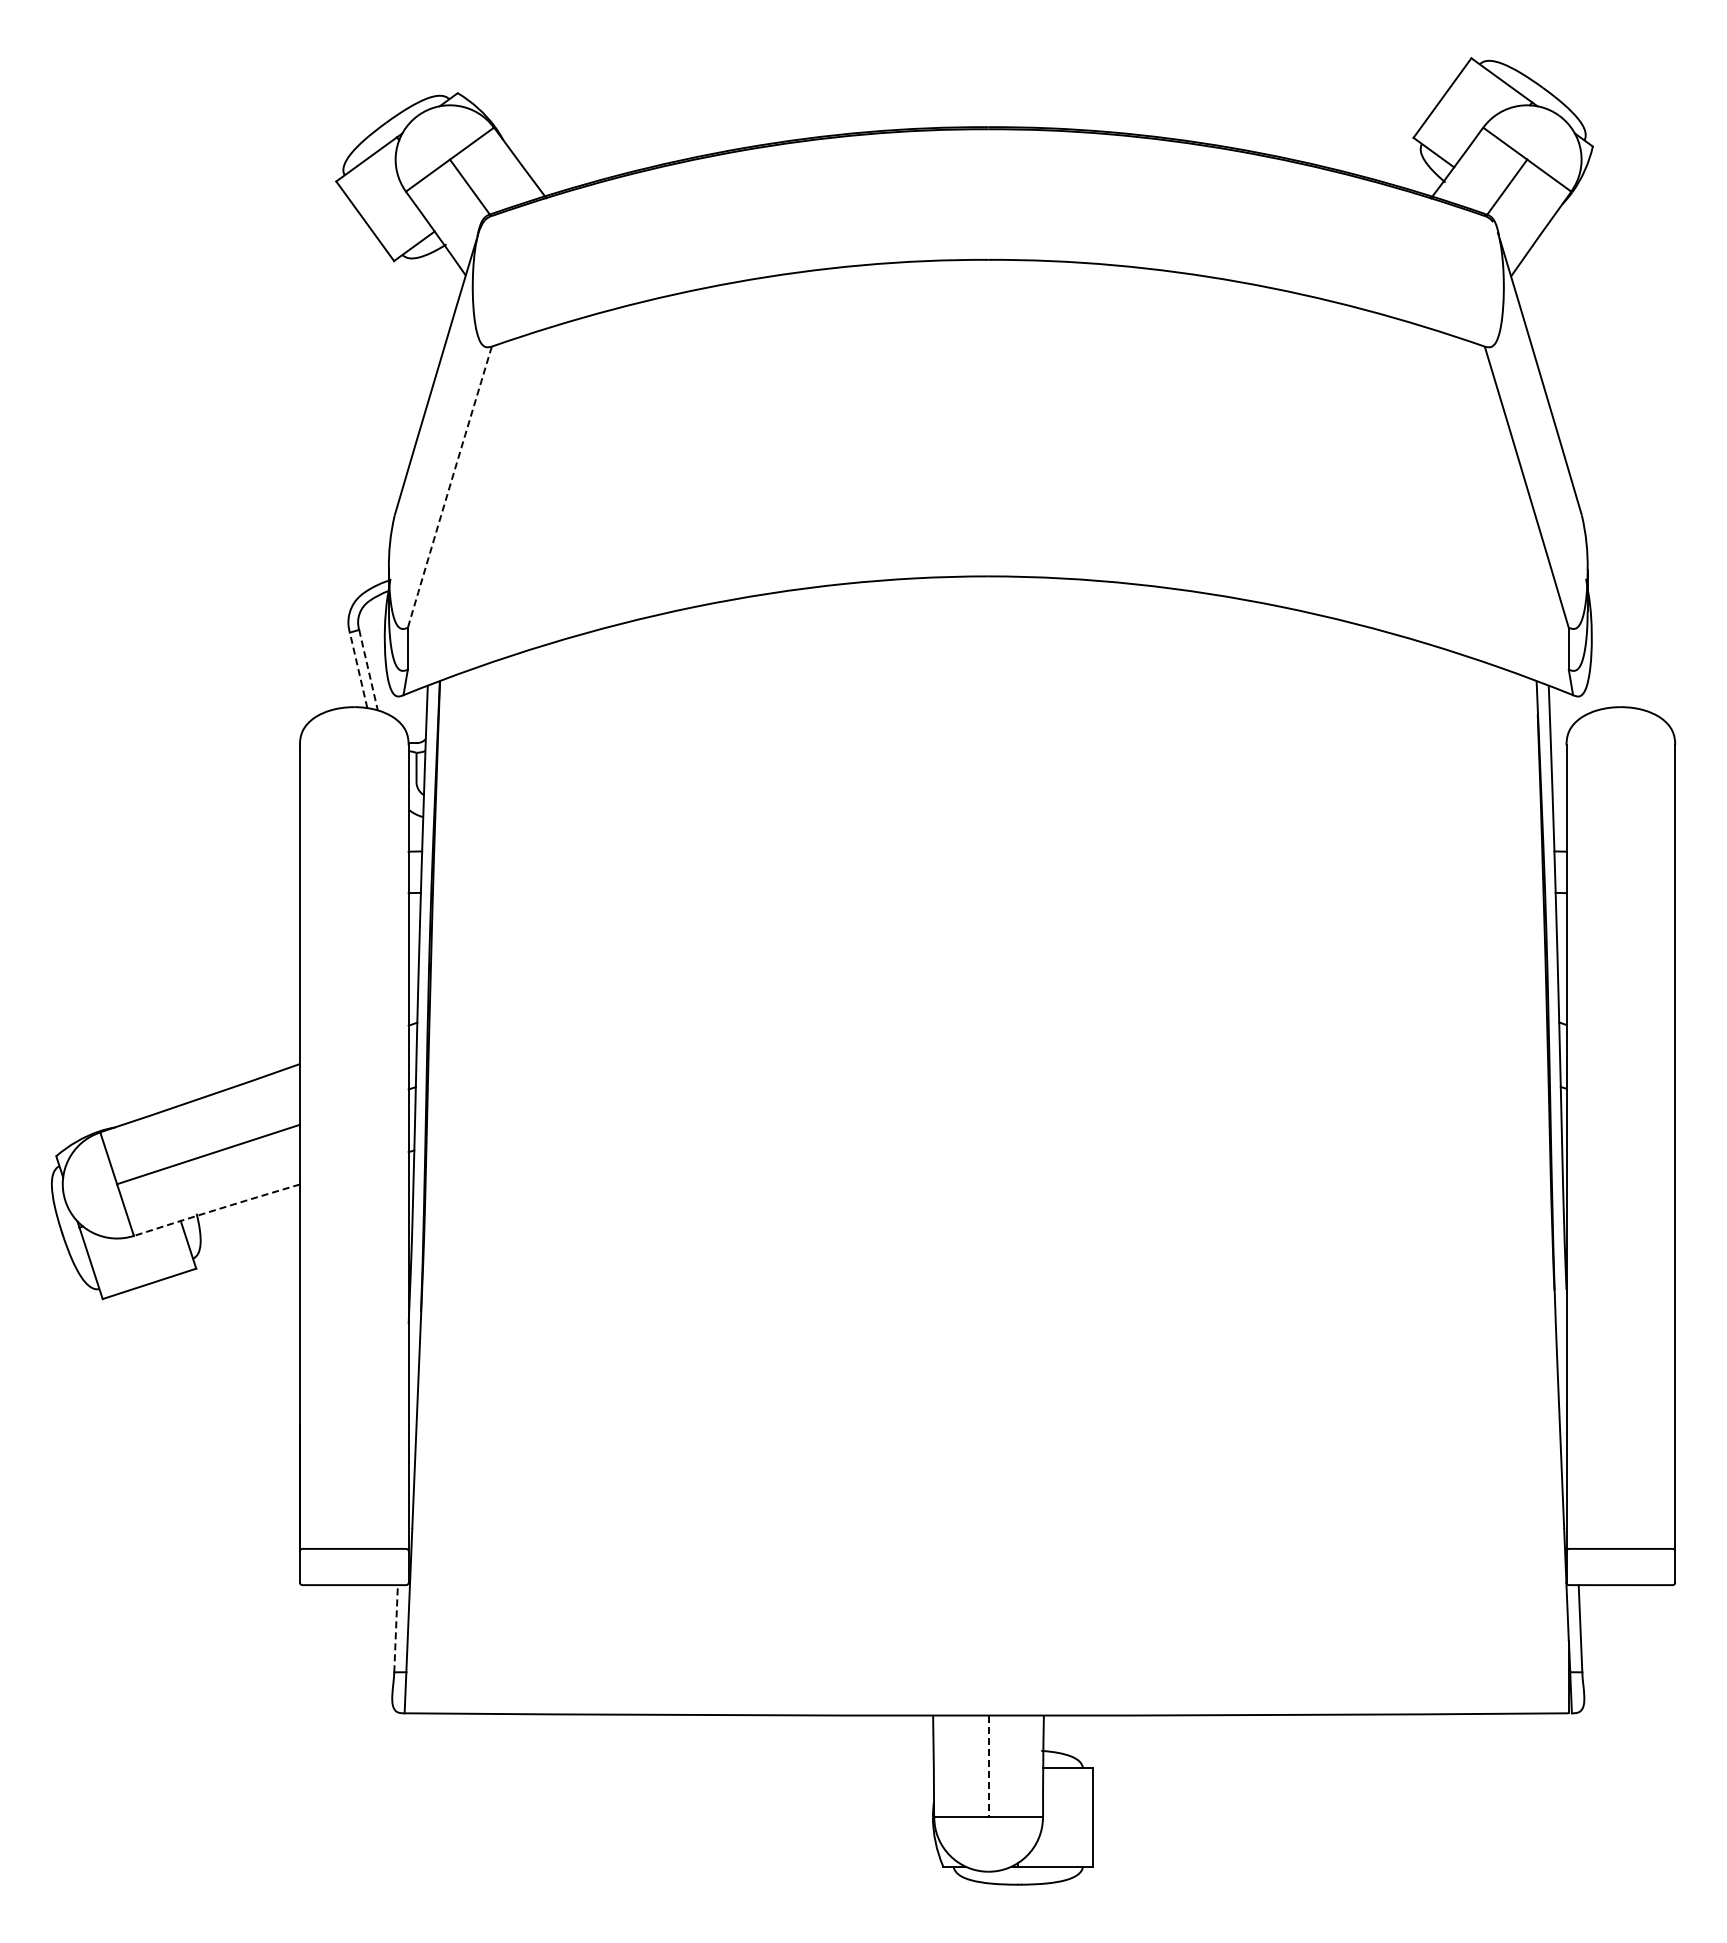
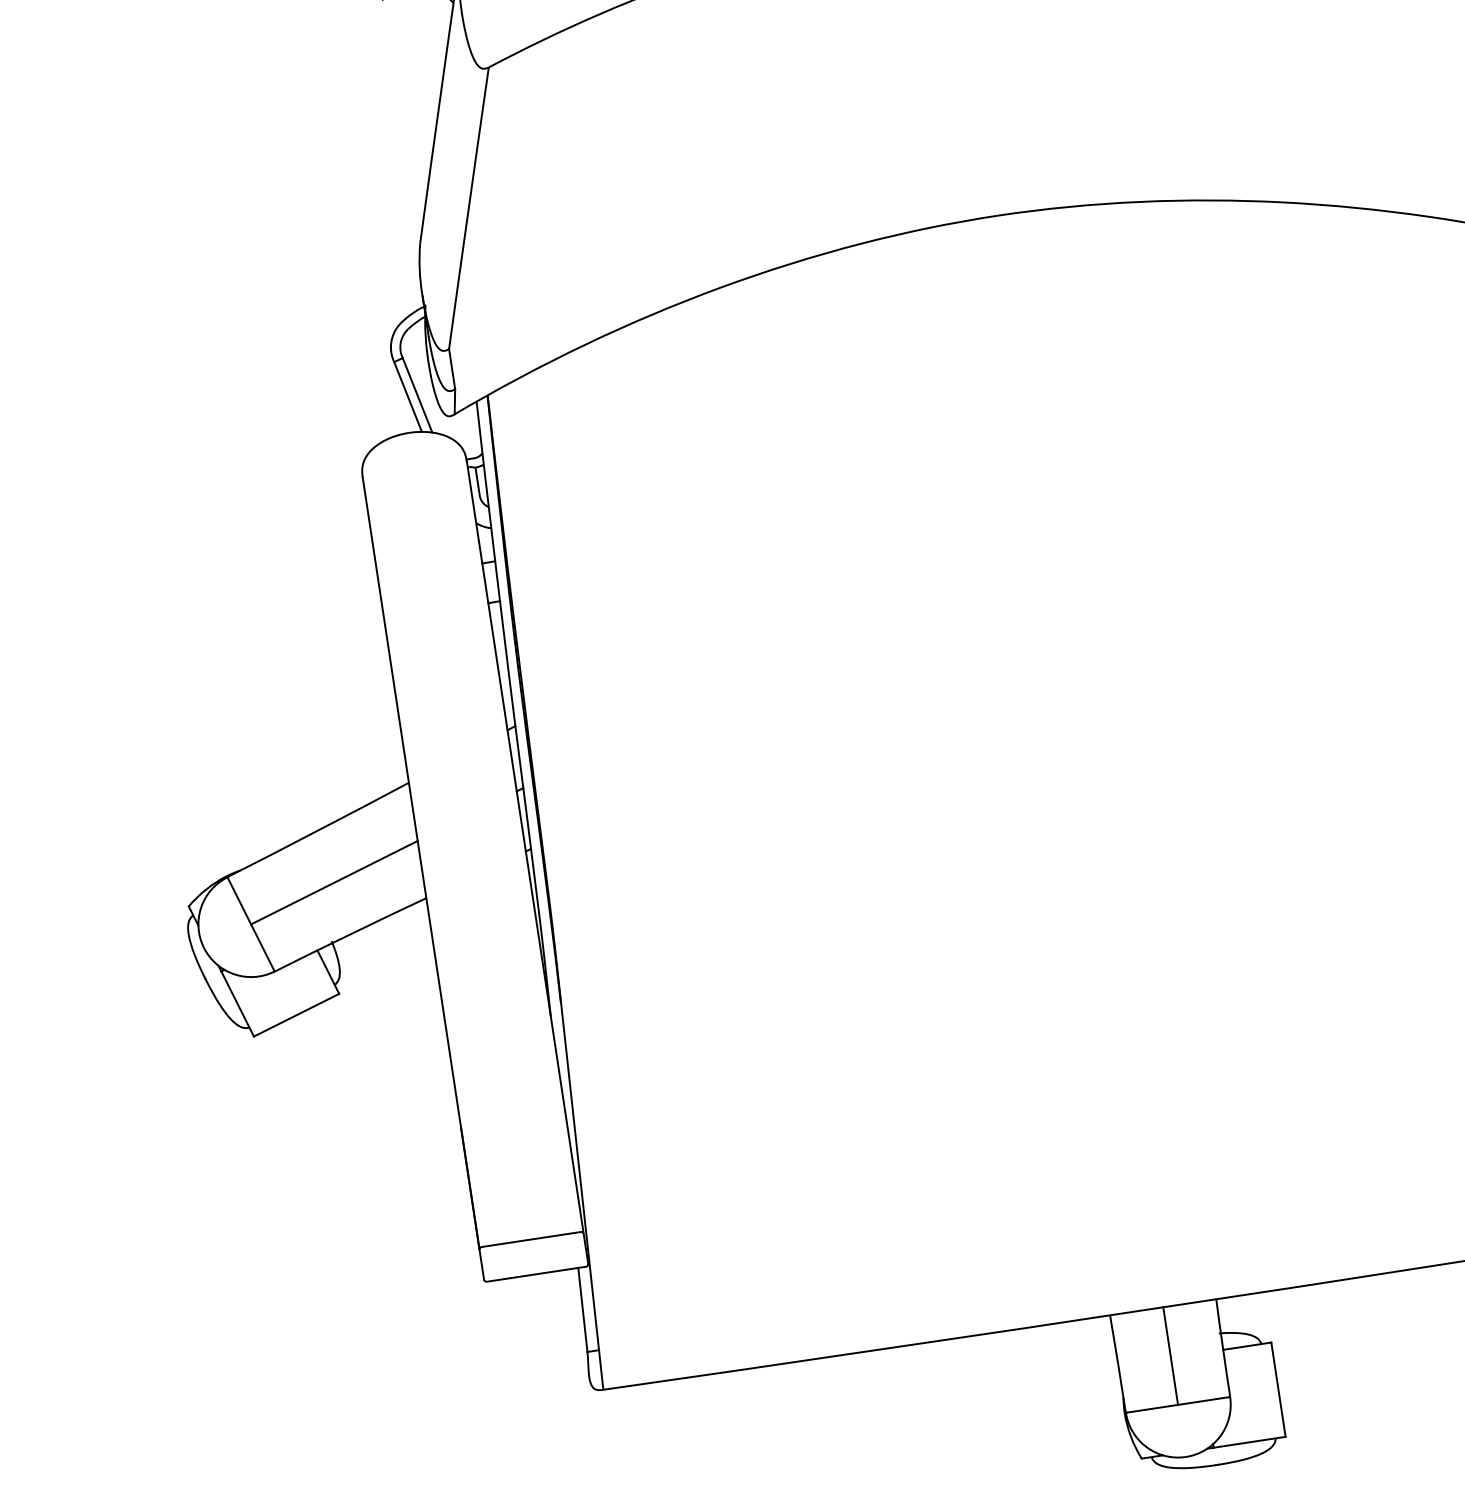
arc: (449, 487) -> (468, 208), dashed -> solid
line: (358, 670) -> (407, 397), dashed -> solid
line: (368, 670) -> (417, 395), dashed -> solid
arc: (216, 1209) -> (350, 934), dashed -> solid
line: (396, 1628) -> (583, 1309), dashed -> solid
line: (988, 1766) -> (1170, 1356), dashed -> solid

